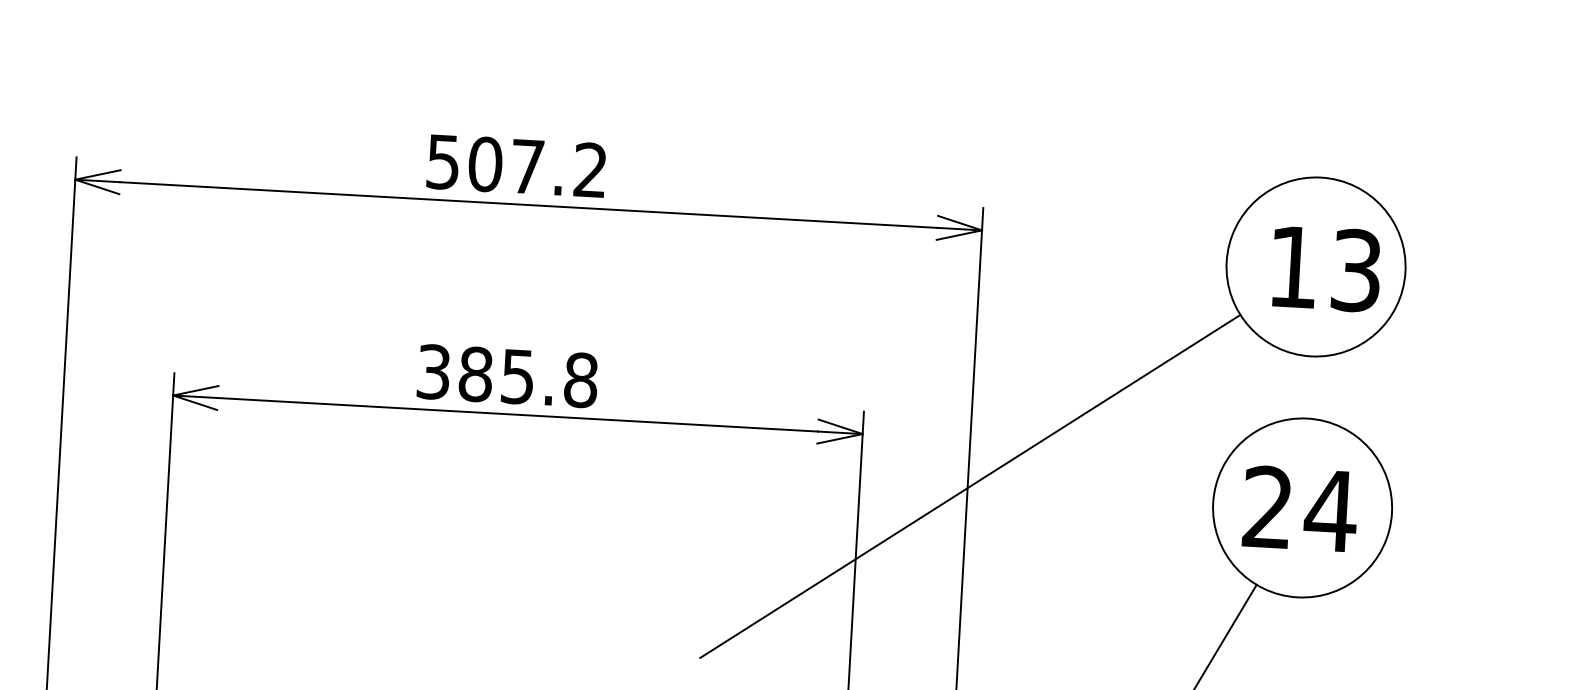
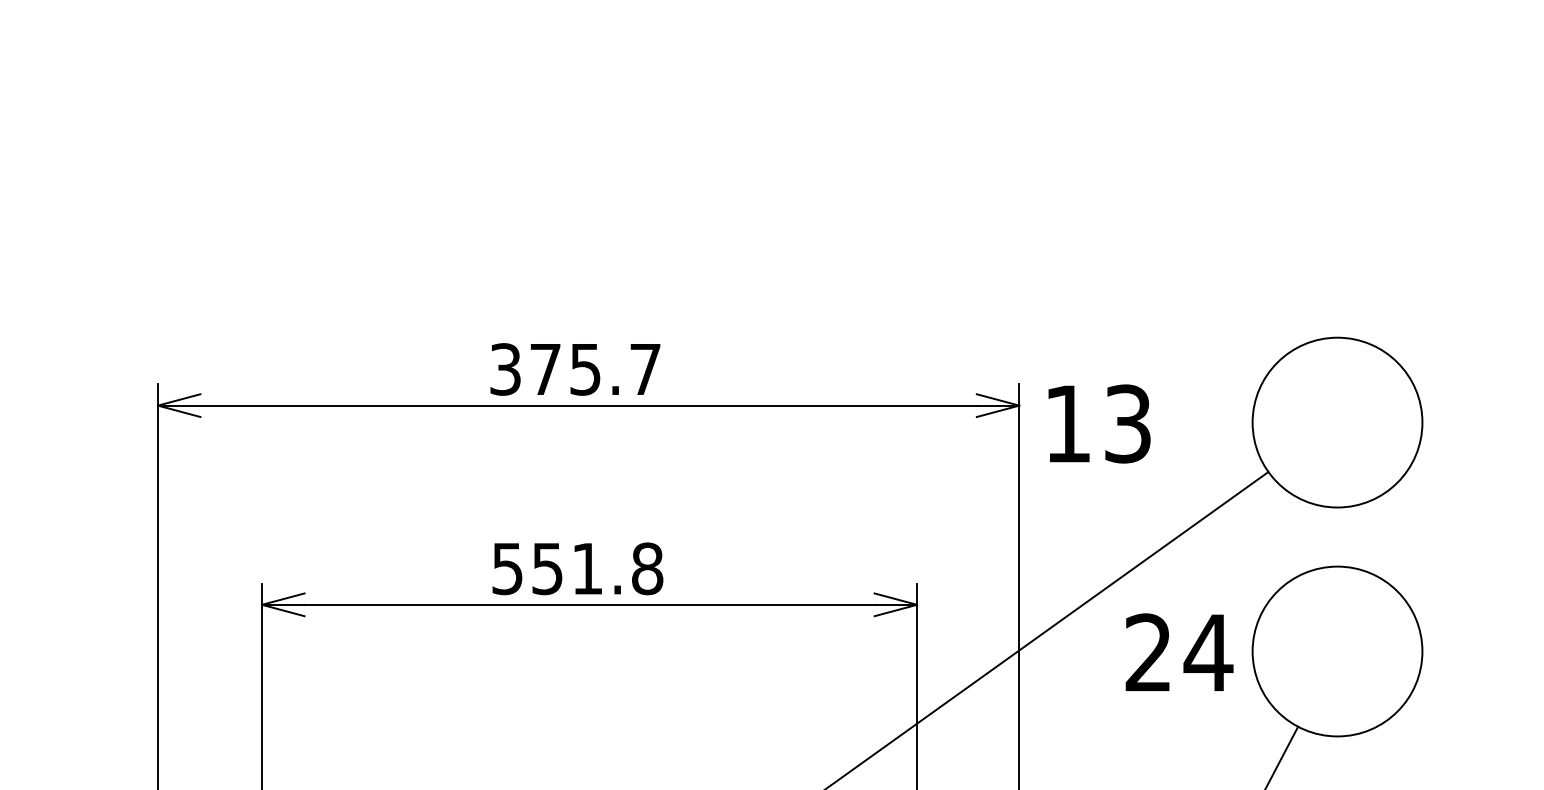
text: (516, 166) -> (575, 369), 507.2 -> 375.7
text: (1326, 268) -> (1099, 423), moved
text: (475, 374) -> (547, 568), 385.8 -> 551.8
text: (1300, 507) -> (1179, 651), moved

